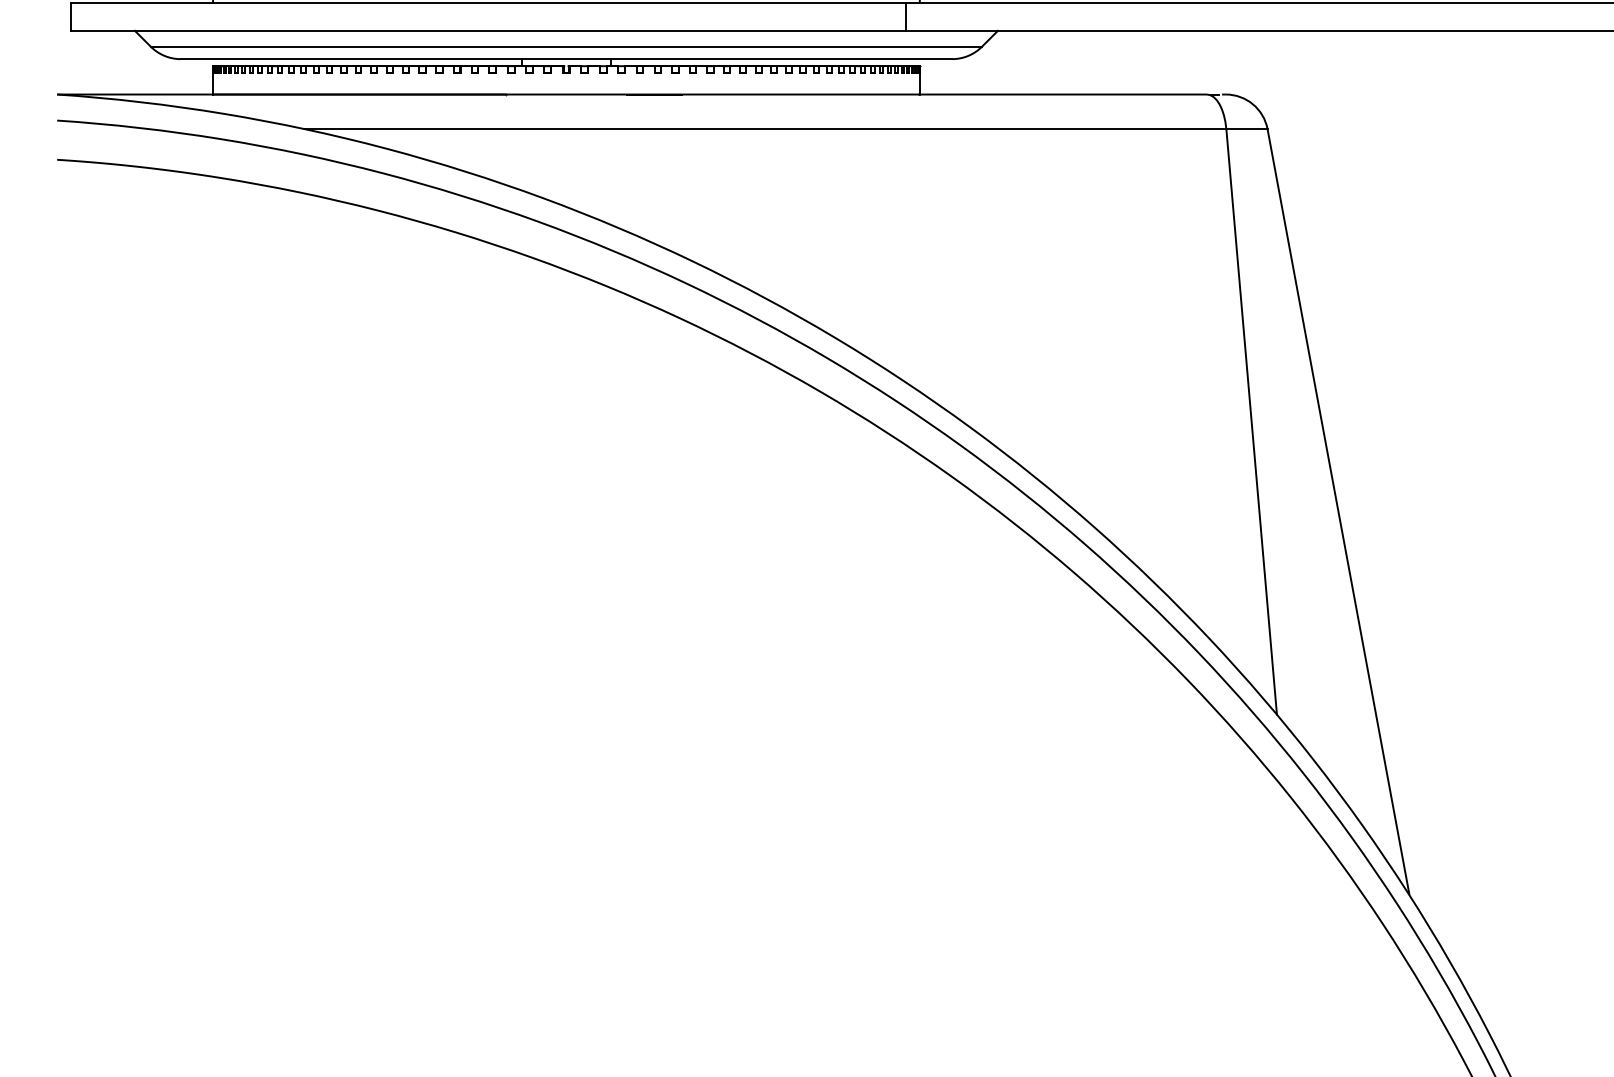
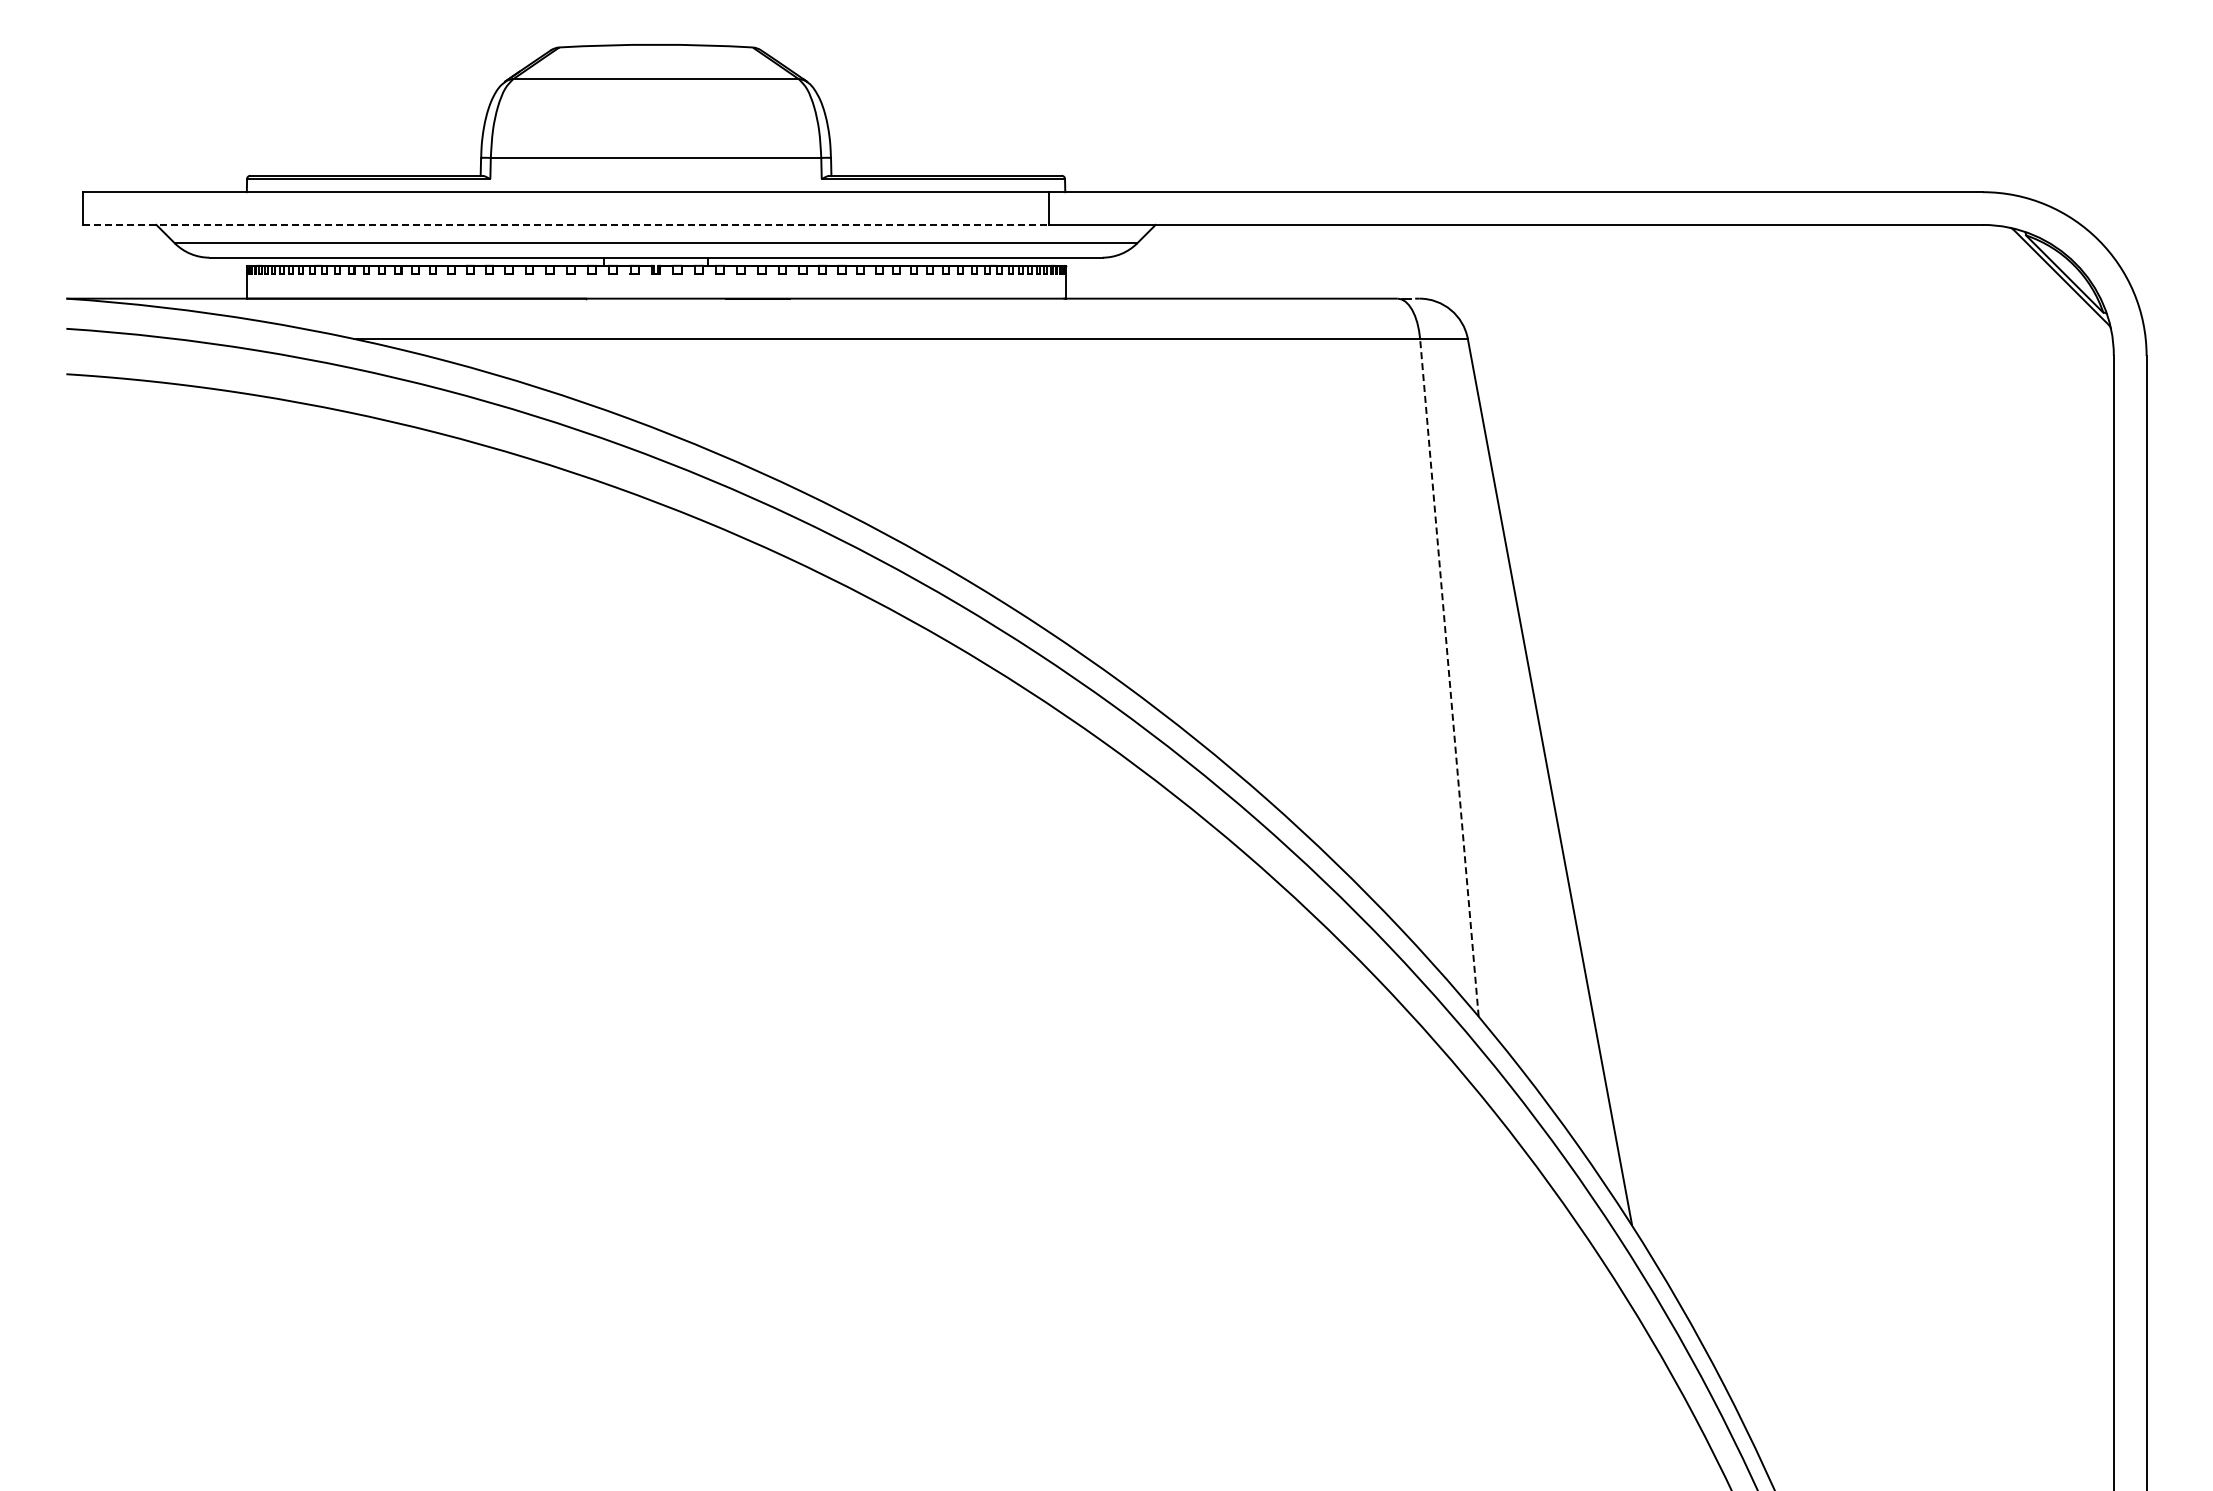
line: (488, 30) -> (565, 224), solid -> dashed
line: (1251, 421) -> (1449, 677), solid -> dashed

